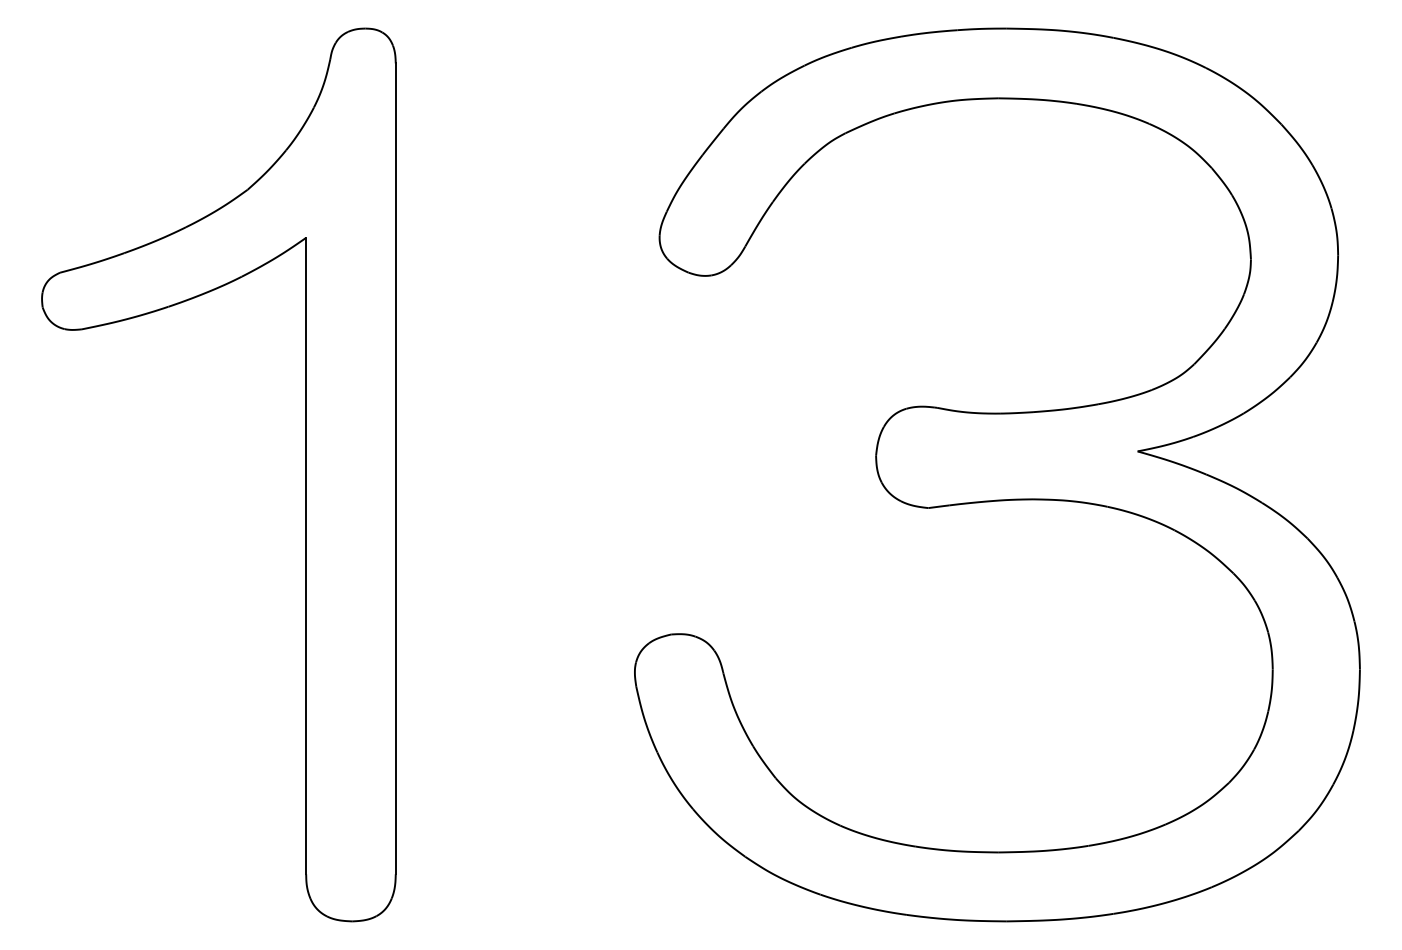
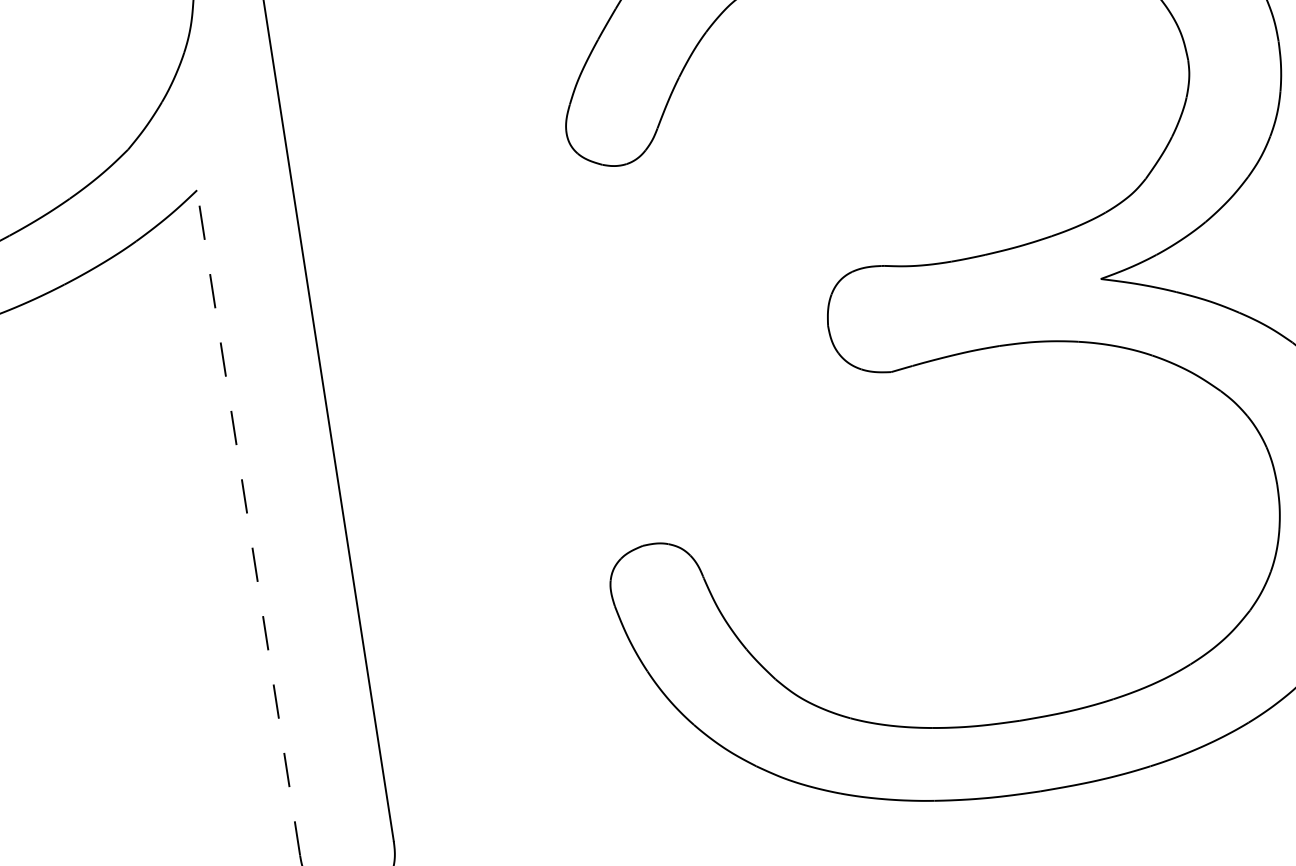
line: (306, 555) -> (248, 522), solid -> dashed

